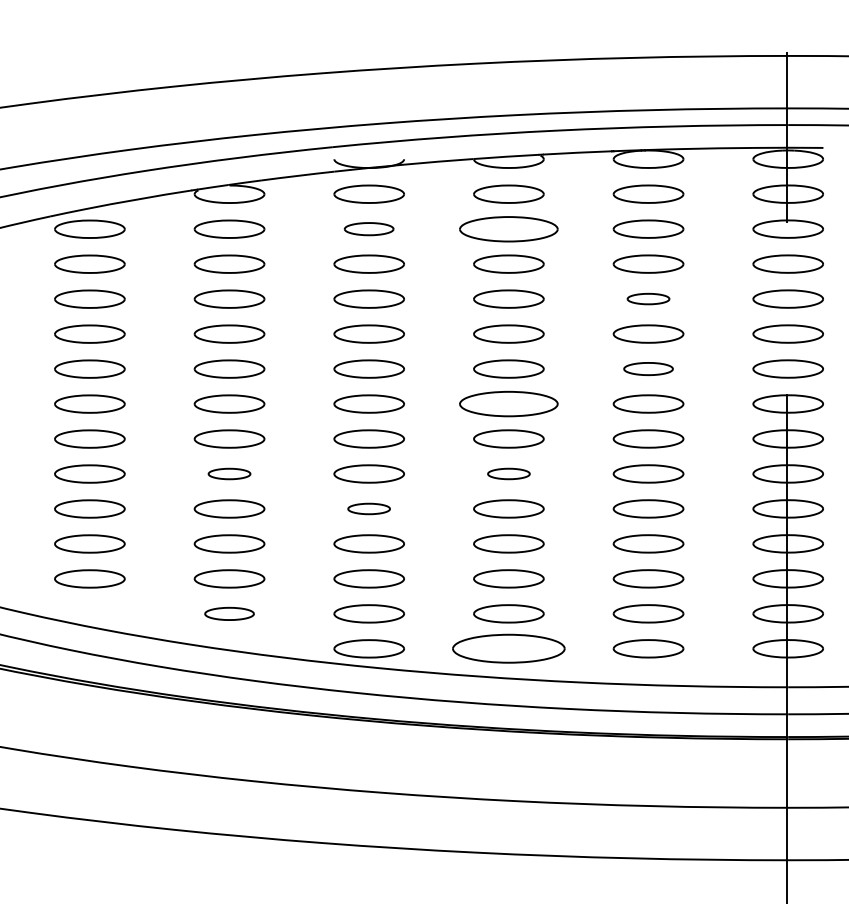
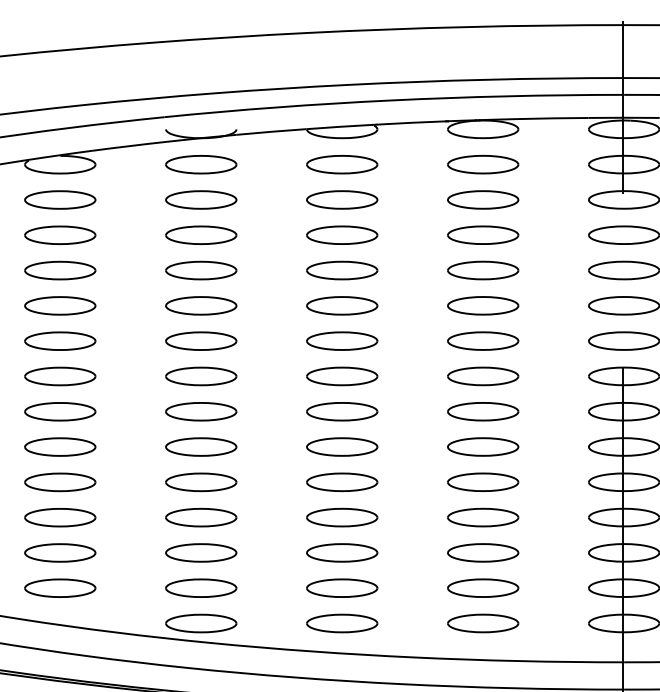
part: (368, 228) -> (200, 199), size x1.43
part: (508, 228) -> (341, 199), size x0.71
part: (648, 298) -> (483, 269), size x1.67
part: (648, 368) -> (483, 340), size x1.43
part: (508, 403) -> (341, 375), size x0.71
part: (229, 473) -> (60, 446), size x1.67
part: (508, 473) -> (341, 446), size x1.67
part: (368, 508) -> (200, 481), size x1.67
part: (229, 613) -> (60, 587), size x1.43
part: (508, 648) -> (341, 623), size x0.62

